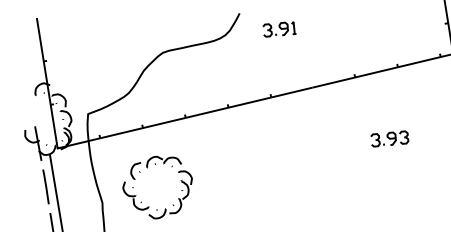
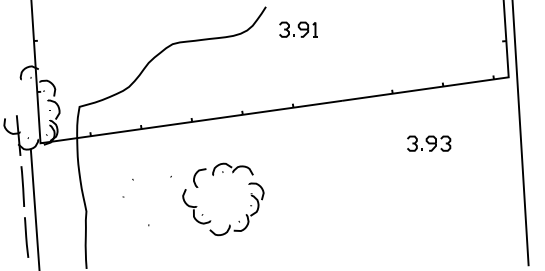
part: (279, 29) -> (298, 29), moved
part: (390, 138) -> (429, 143), moved
part: (149, 206) -> (211, 220), moved

